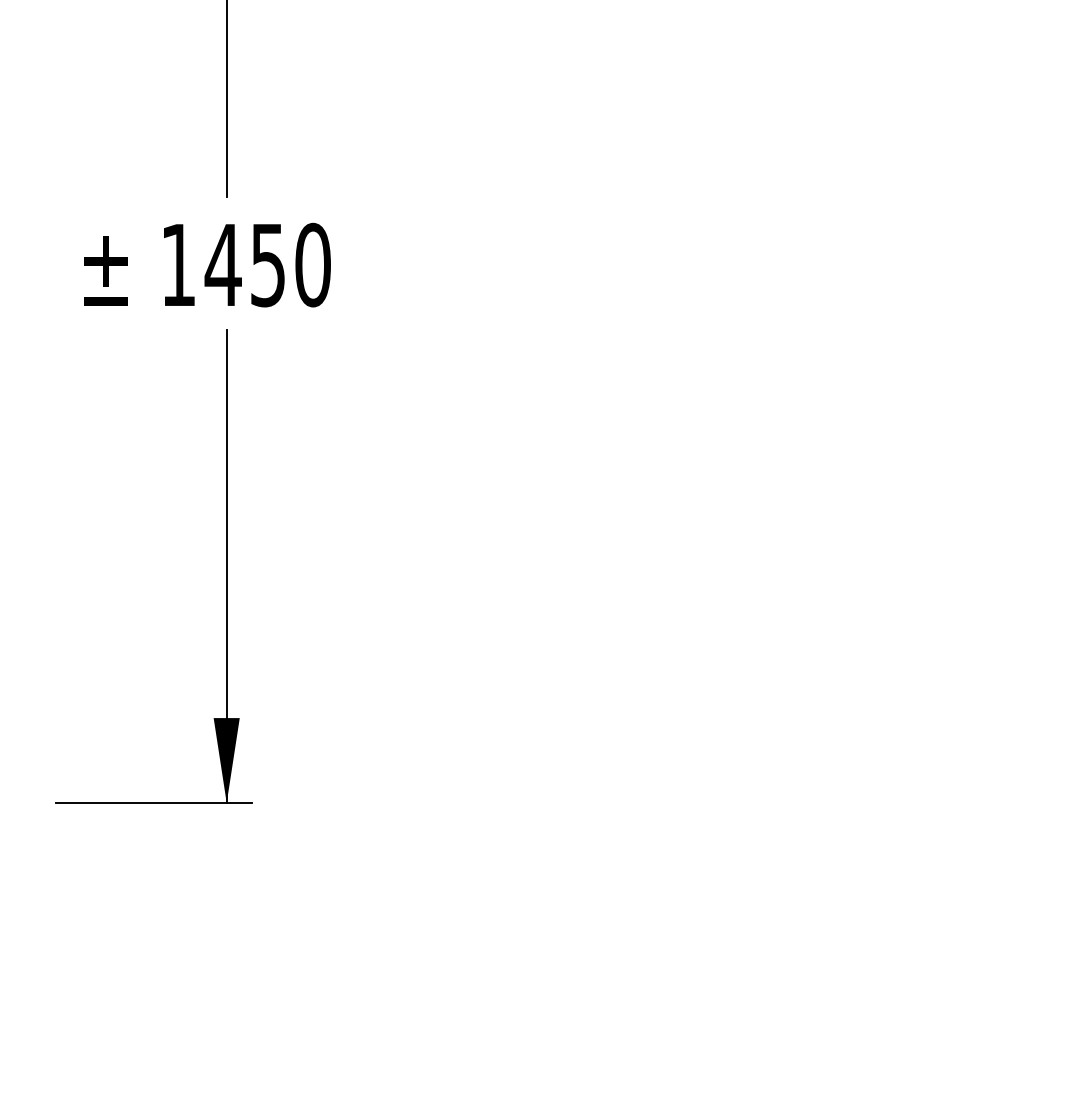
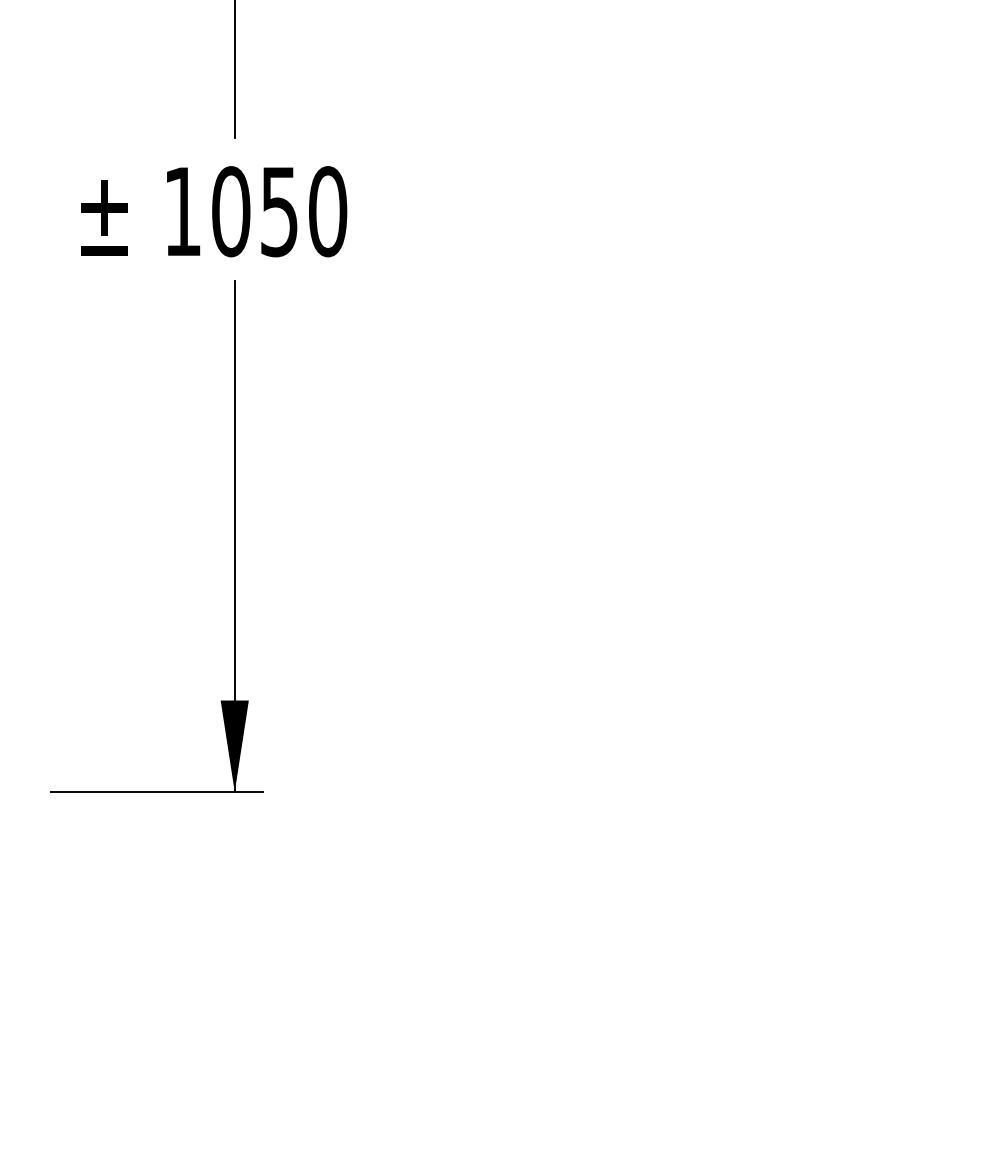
text: (222, 264) -> (230, 211), 1450 -> 1050

